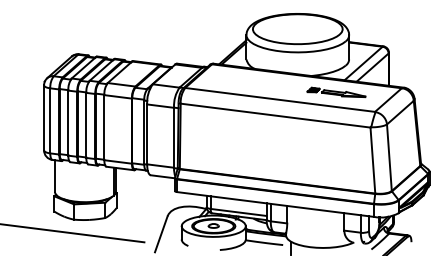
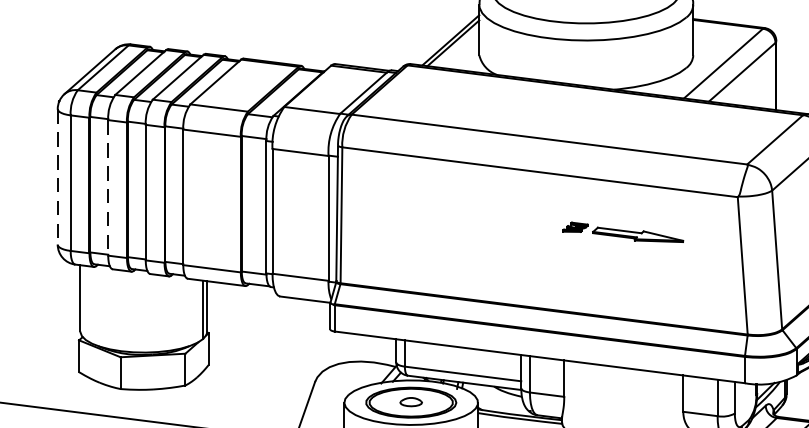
part: (336, 92) -> (623, 232), moved
line: (44, 117) -> (58, 176), solid -> dashed
line: (68, 123) -> (108, 188), solid -> dashed

